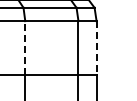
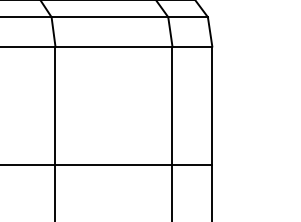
line: (25, 48) -> (55, 106), dashed -> solid
line: (96, 48) -> (212, 106), dashed -> solid

